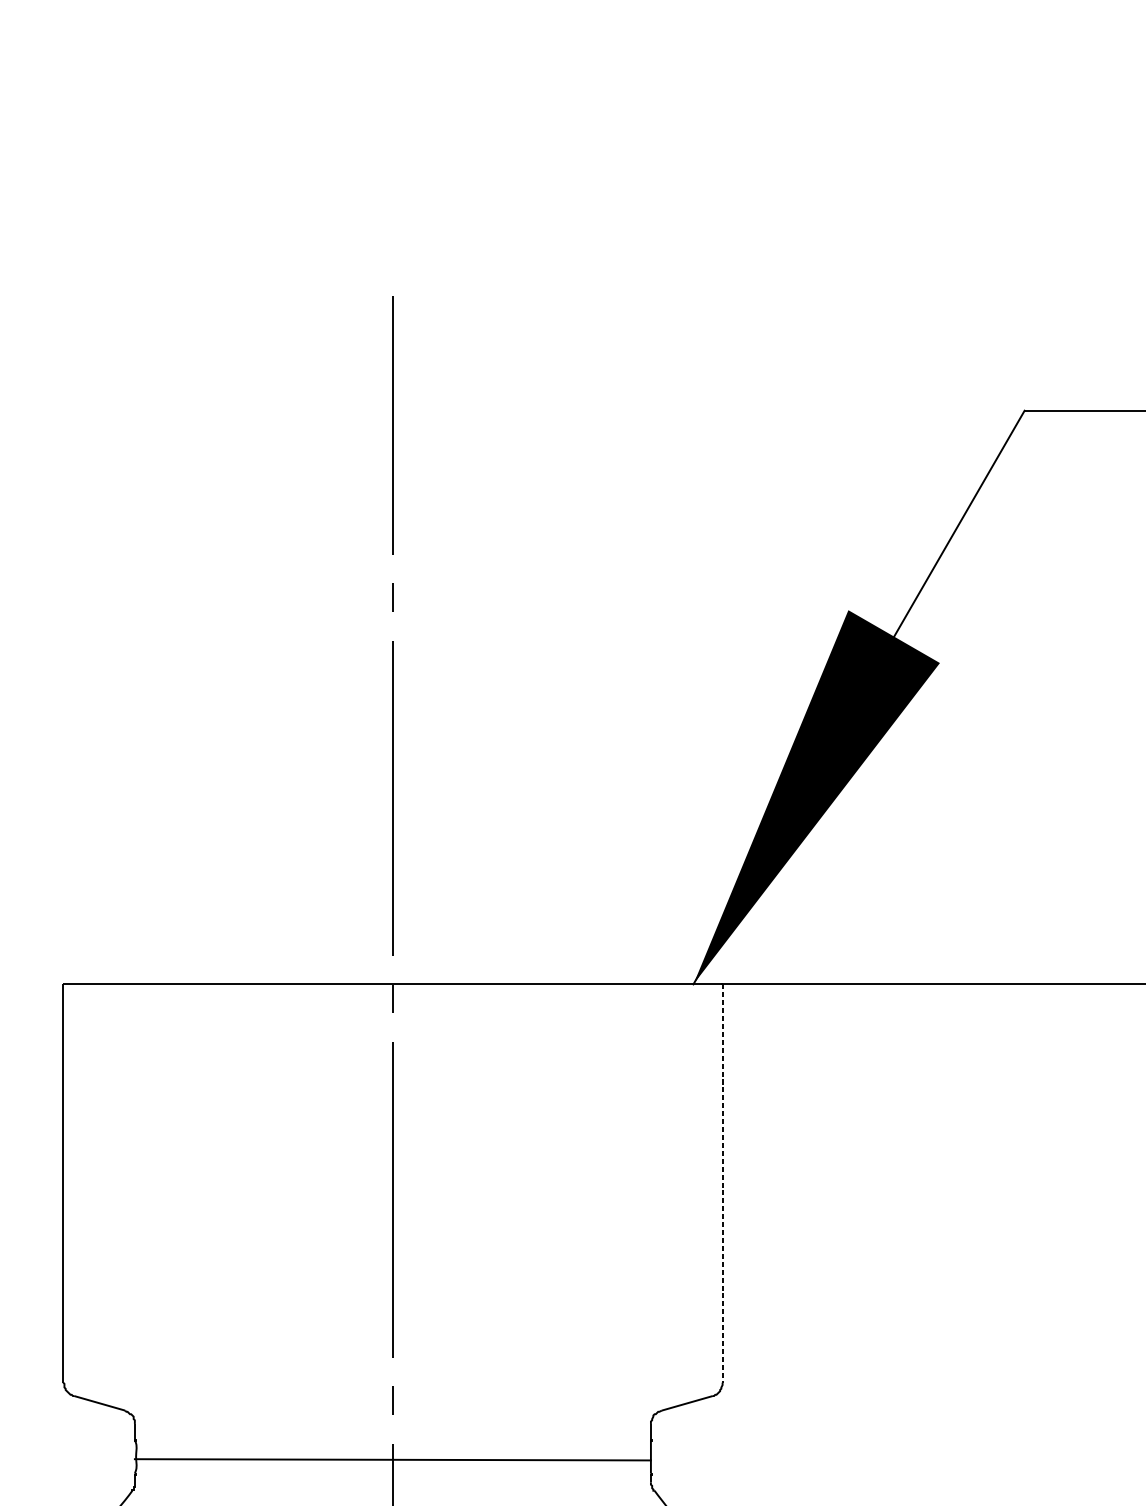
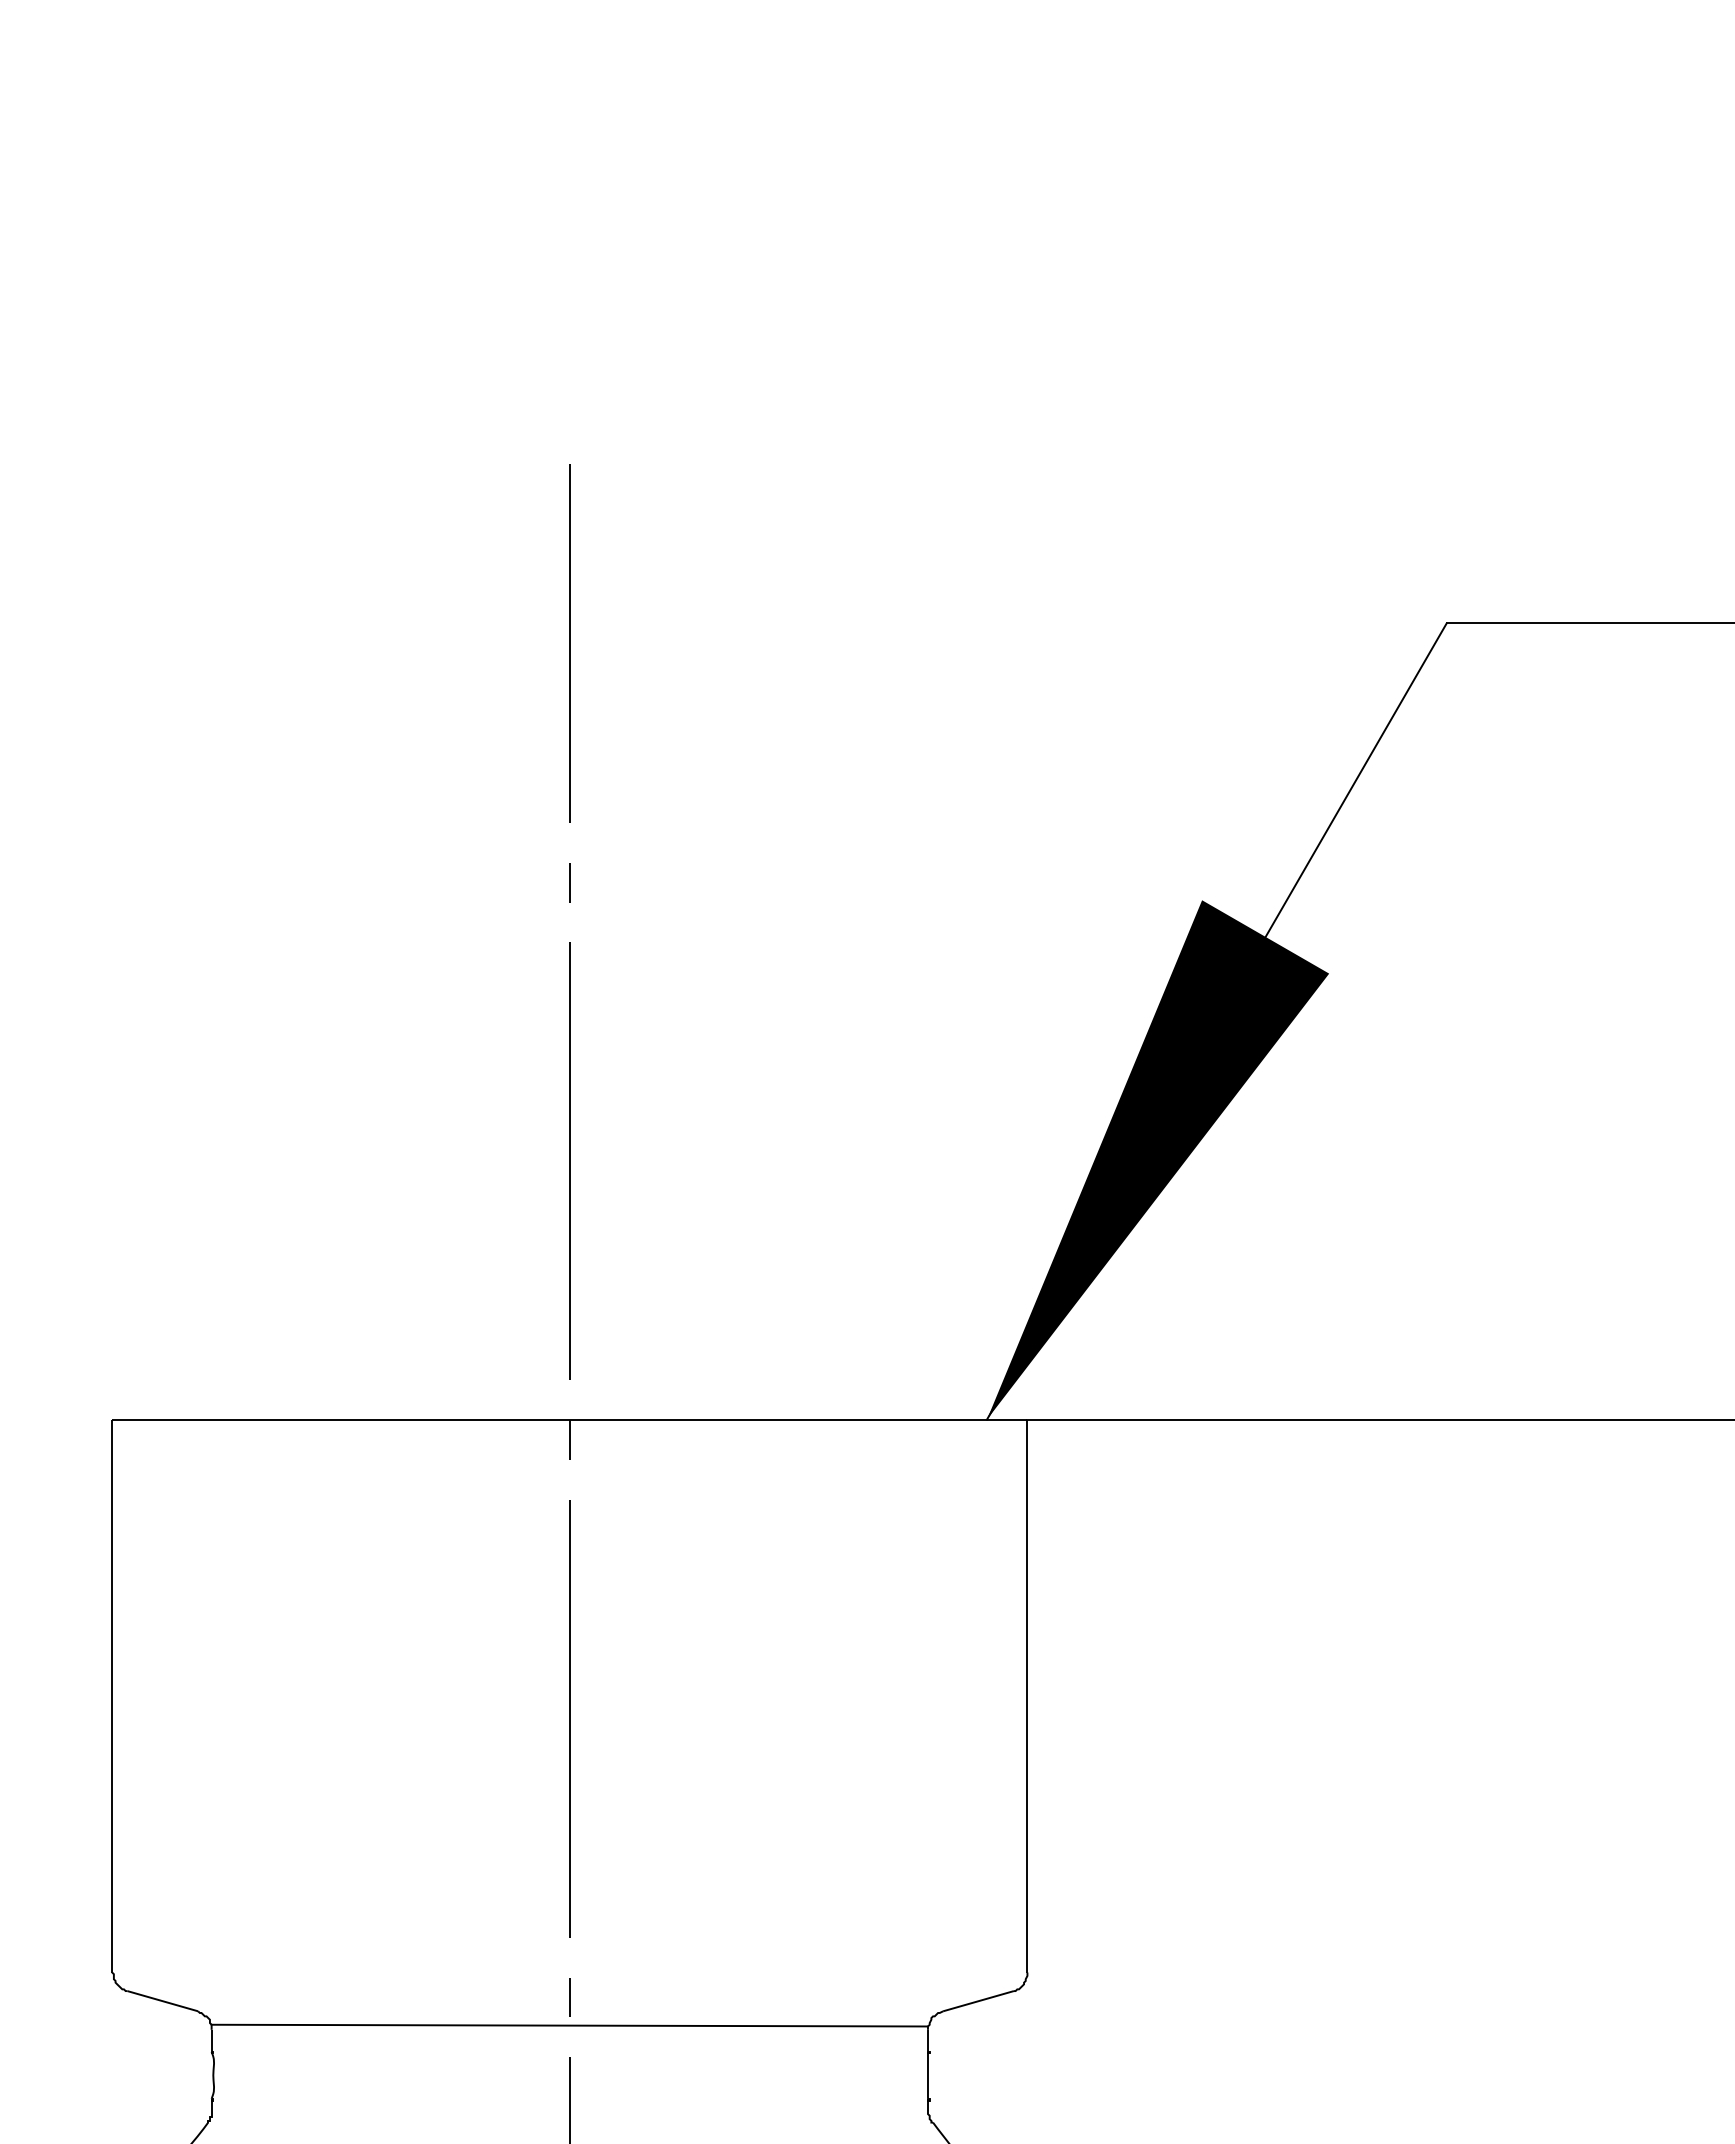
line: (722, 1183) -> (1027, 1696), dashed -> solid
line: (392, 1459) -> (569, 2025), moved

